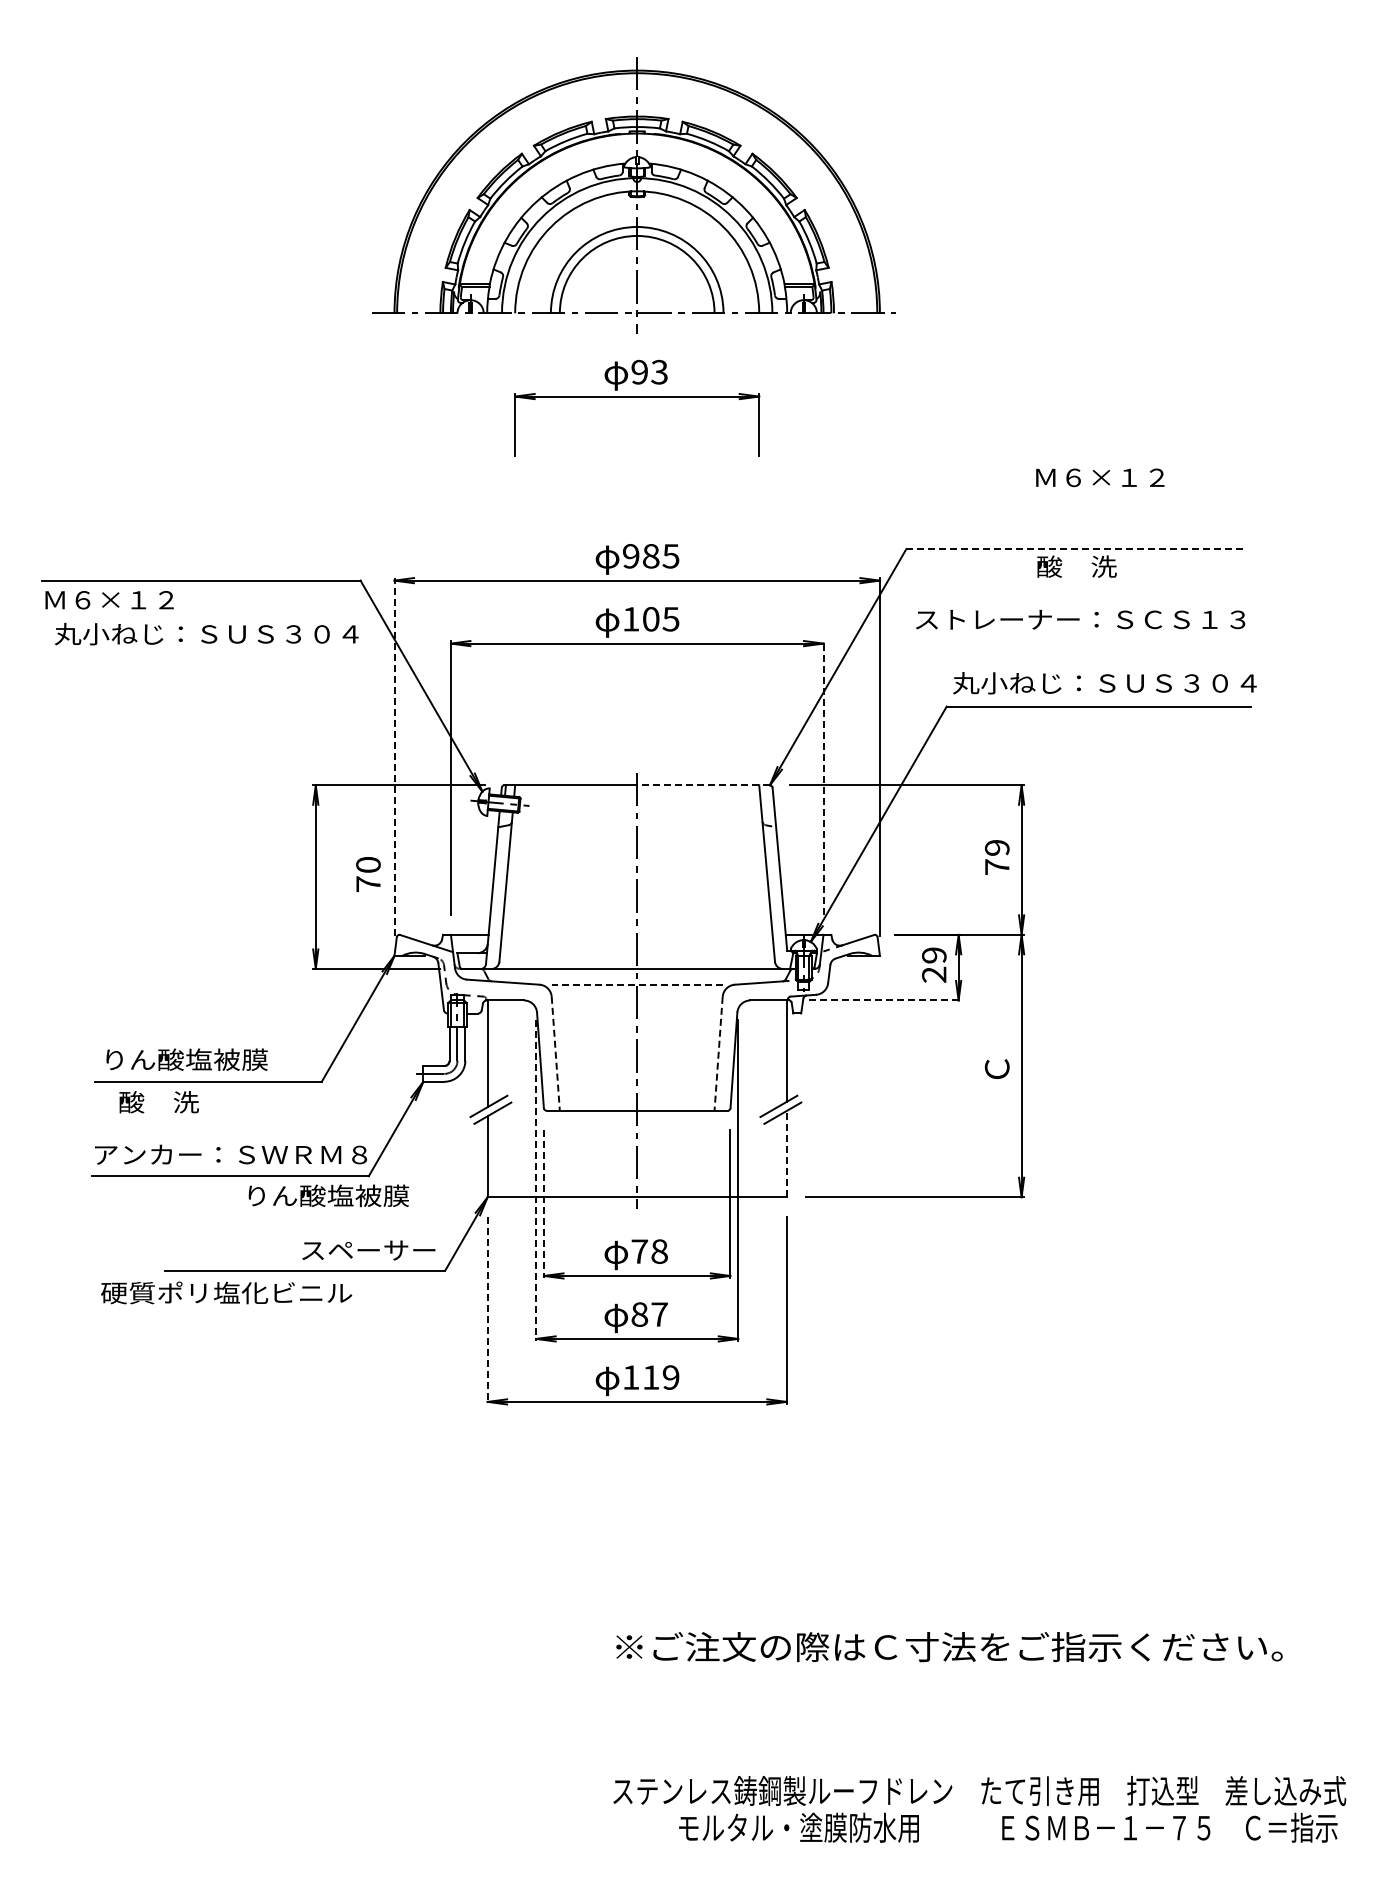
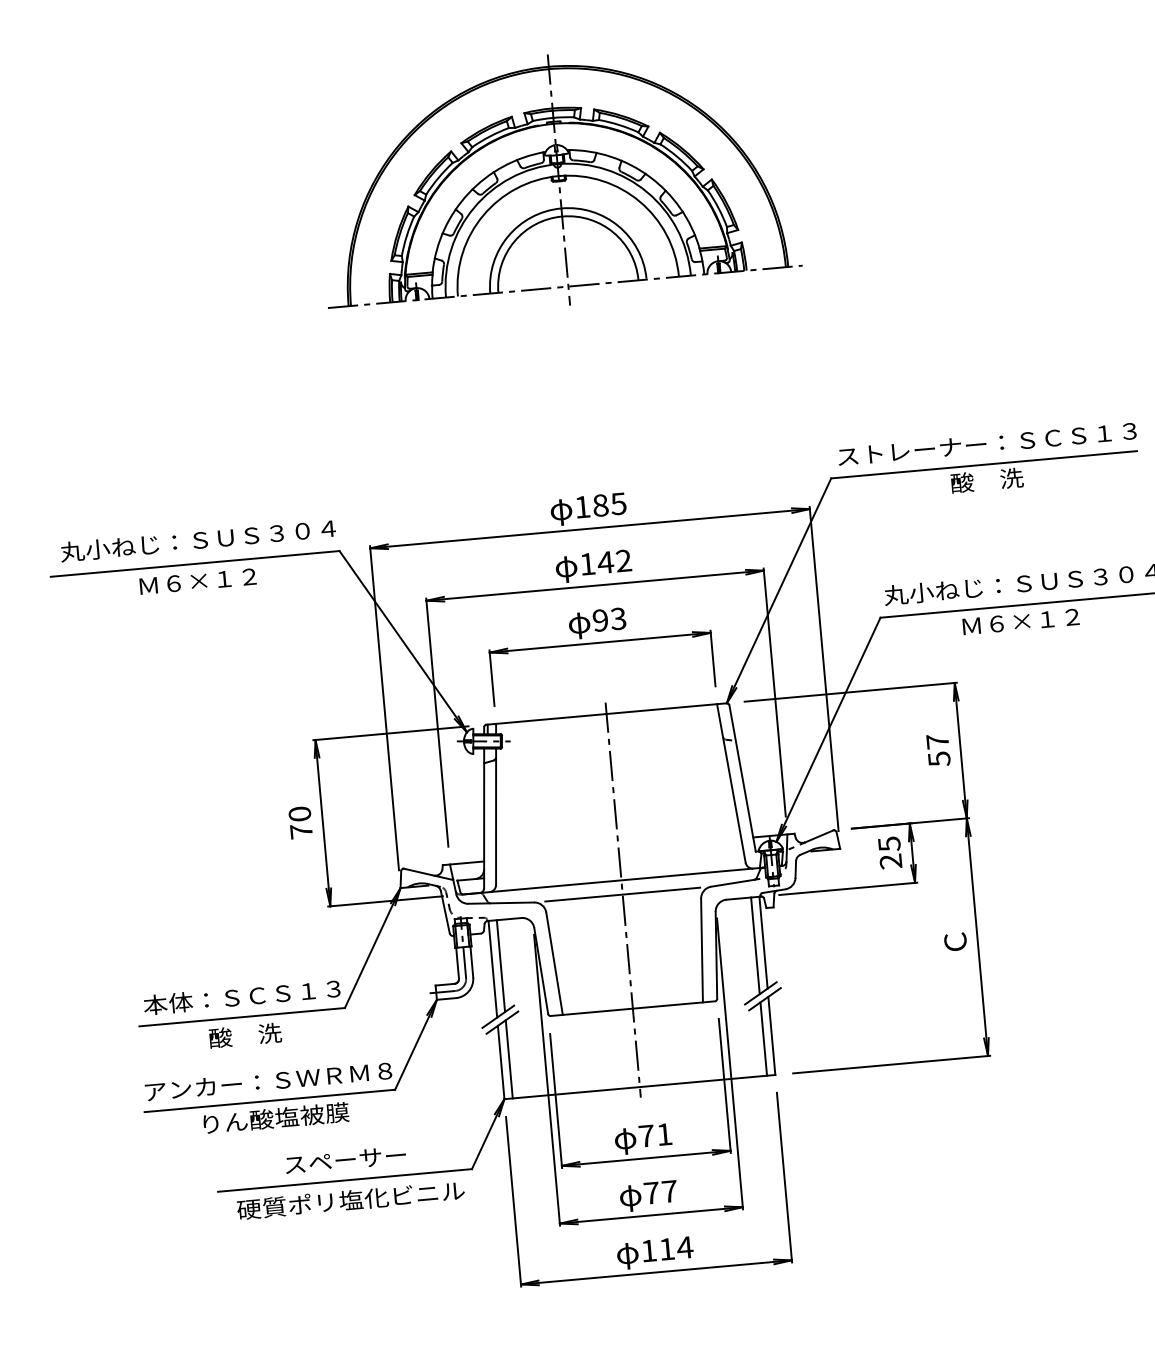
part: (637, 397) -> (600, 643), moved
text: (1100, 477) -> (1021, 621), moved
line: (1075, 549) -> (984, 465), dashed -> solid
text: (630, 556) -> (582, 507), 985 -> 185
text: (109, 600) -> (197, 581), moved
text: (660, 618) -> (614, 561), 105 -> 142
text: (1080, 619) -> (987, 443), moved
text: (206, 634) -> (197, 540), moved
line: (394, 757) -> (384, 708), dashed -> solid
line: (823, 778) -> (774, 692), dashed -> solid
line: (703, 785) -> (666, 708), dashed -> solid
text: (996, 857) -> (937, 750), 79 -> 57
text: (368, 874) -> (300, 822), moved
text: (934, 955) -> (889, 844), 29 -> 25
line: (636, 984) -> (622, 894), dashed -> solid
line: (885, 1000) -> (848, 888), dashed -> solid
line: (496, 1050) -> (500, 965), added
line: (777, 1053) -> (755, 945), added
line: (555, 1054) -> (554, 964), dashed -> solid
line: (718, 1054) -> (701, 951), dashed -> solid
text: (209, 1059) -> (241, 996), りん酸塩被膜 -> 本体：ＳＣＳ１３
text: (158, 1102) -> (244, 1035), moved
line: (496, 1153) -> (508, 1058), added
line: (786, 1153) -> (771, 1035), dashed -> solid
line: (777, 1156) -> (763, 1038), added
line: (536, 1180) -> (547, 1080), dashed -> solid
text: (328, 1195) -> (275, 1117), moved
line: (544, 1204) -> (556, 1101), dashed -> solid
text: (368, 1250) -> (345, 1160), moved
text: (659, 1251) -> (664, 1134), 78 -> 71
text: (226, 1292) -> (350, 1199), moved
line: (487, 1310) -> (513, 1201), dashed -> solid
text: (639, 1314) -> (651, 1193), 87 -> 77
text: (671, 1377) -> (685, 1247), 119 -> 114

